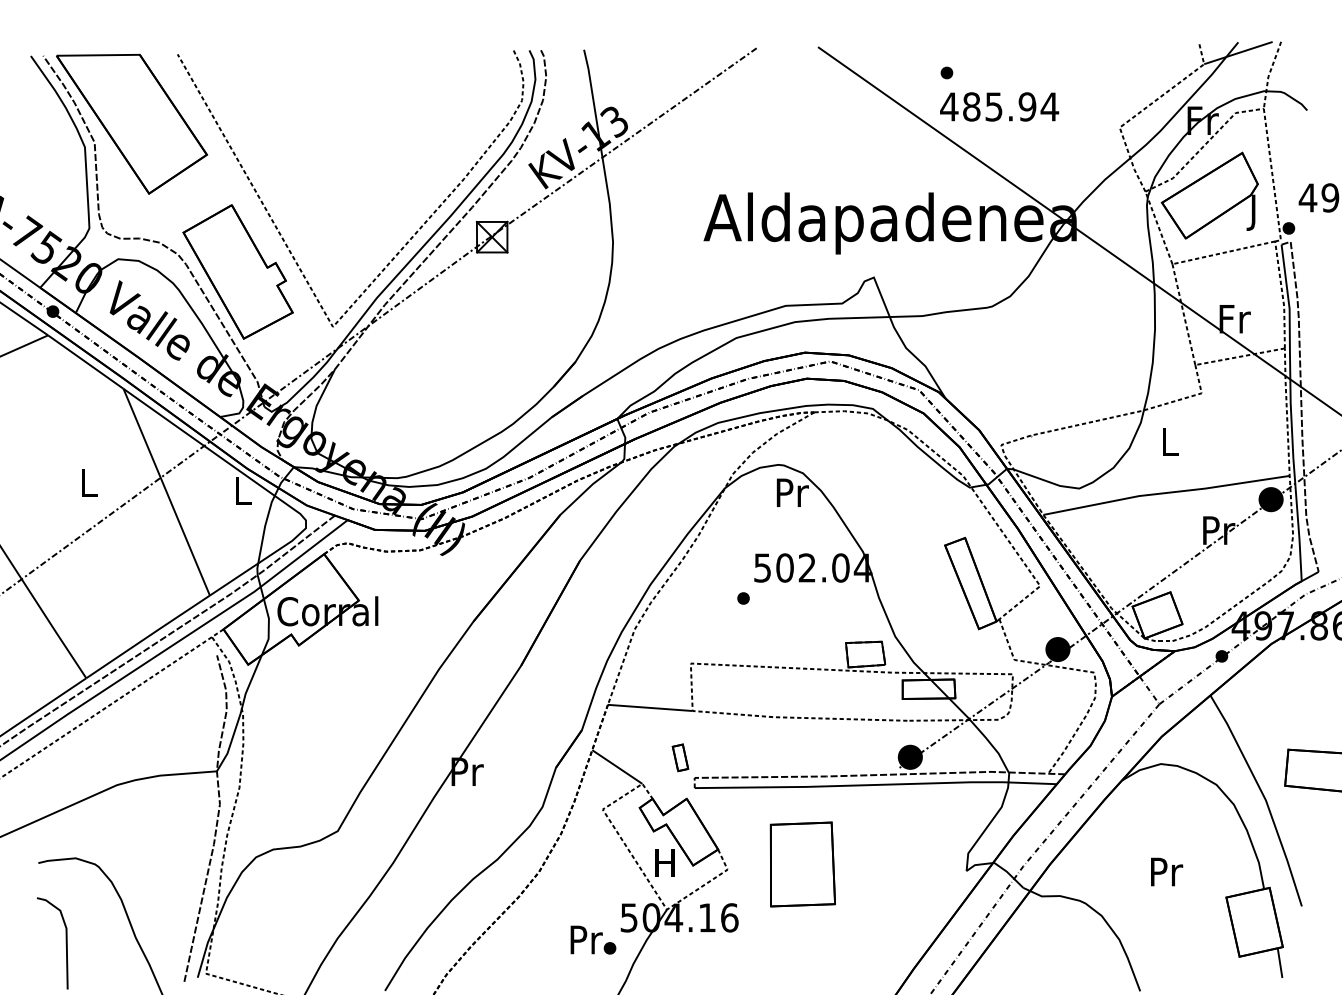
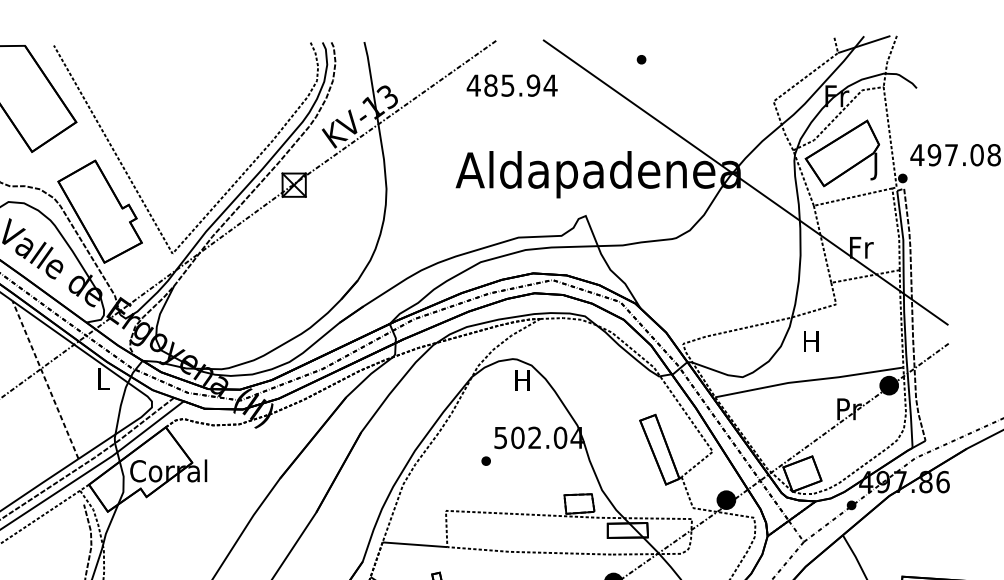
text: (999, 106) -> (512, 85), moved
text: (1168, 441) -> (810, 341), L -> H
line: (166, 491) -> (45, 379), solid -> dashed
text: (792, 492) -> (523, 380), Pr -> H

